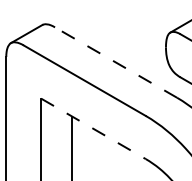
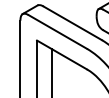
line: (115, 62) -> (72, 23), dashed -> solid
line: (94, 127) -> (62, 54), dashed -> solid

